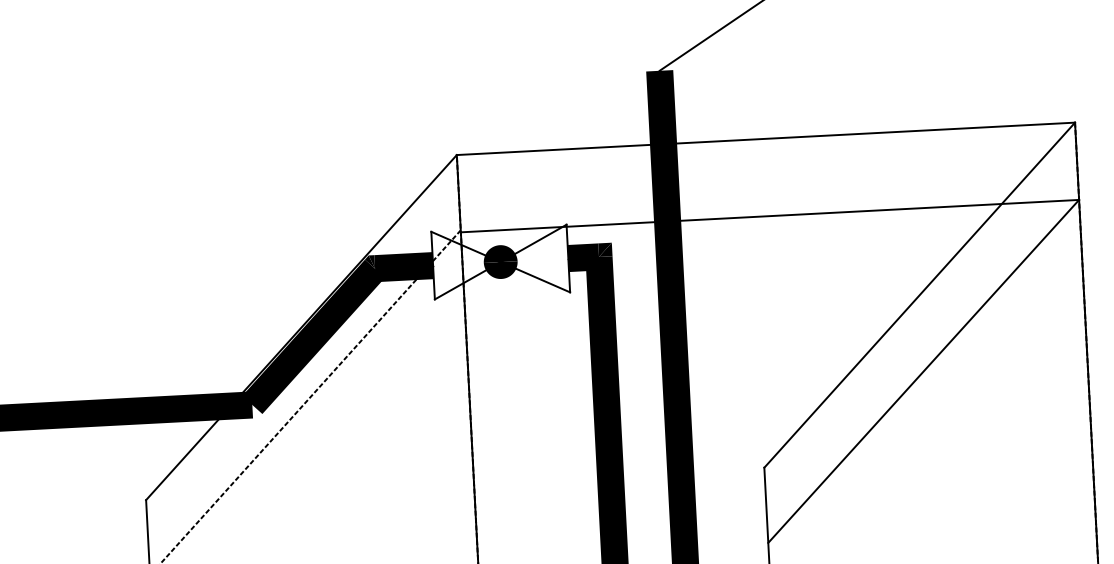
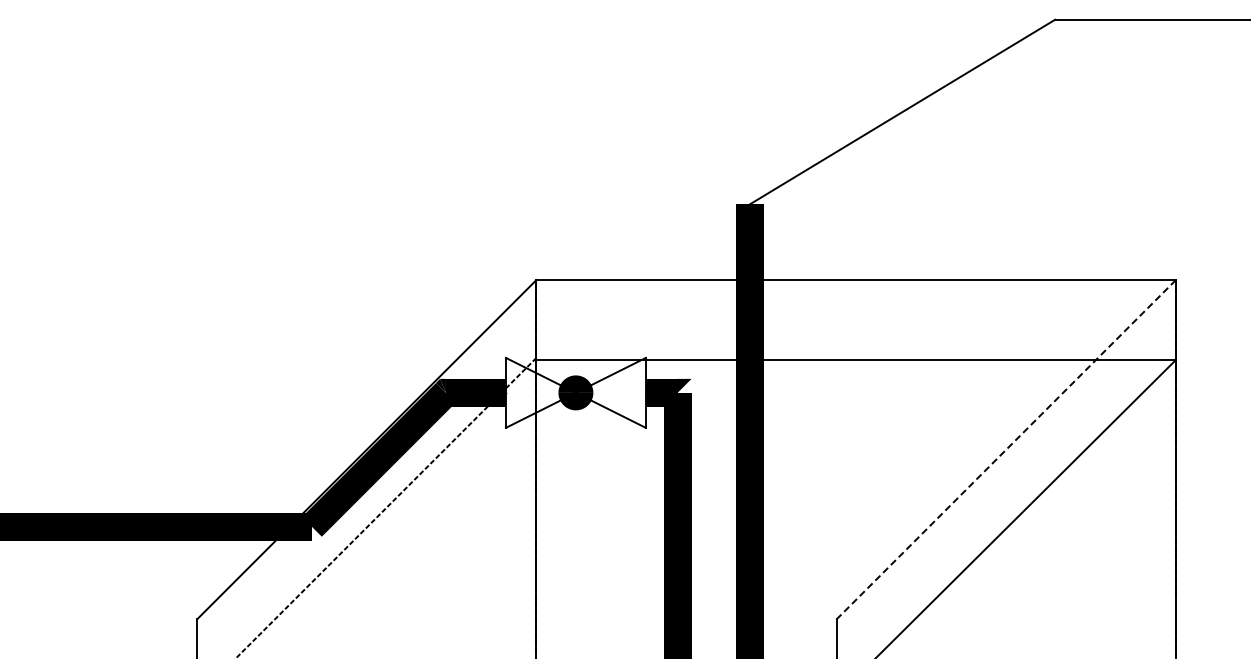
fill: (605, 249) -> (684, 385), removed
line: (919, 295) -> (1006, 449), solid -> dashed

